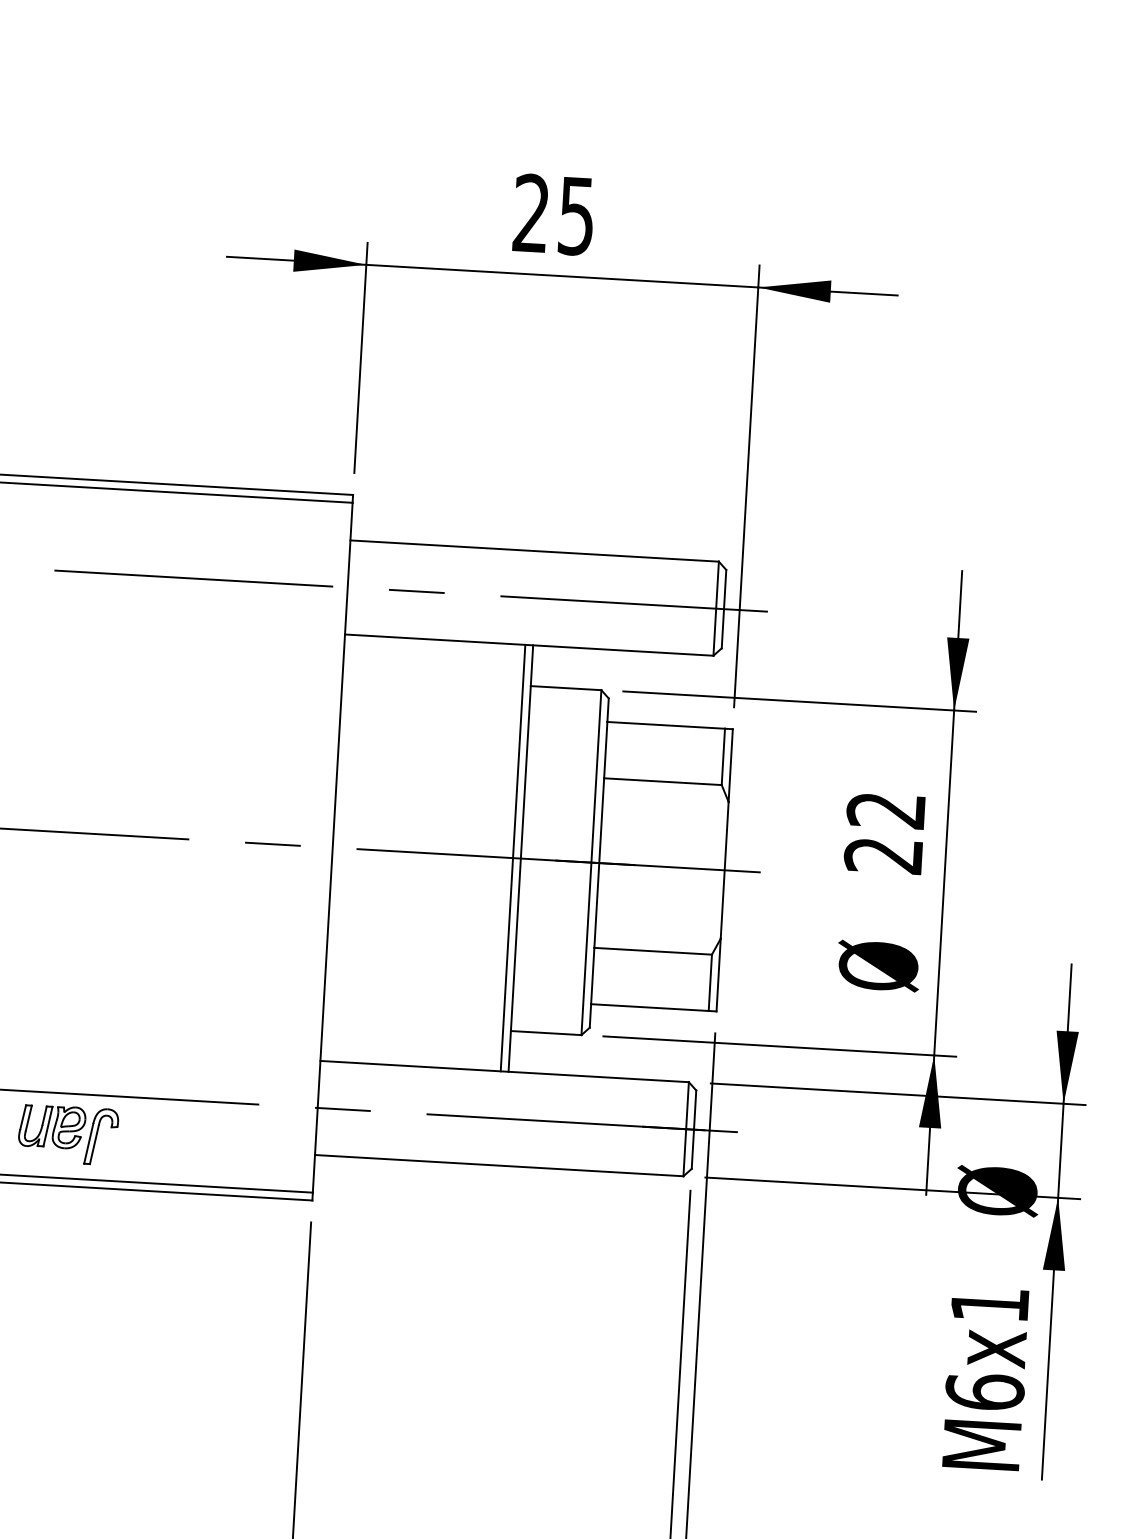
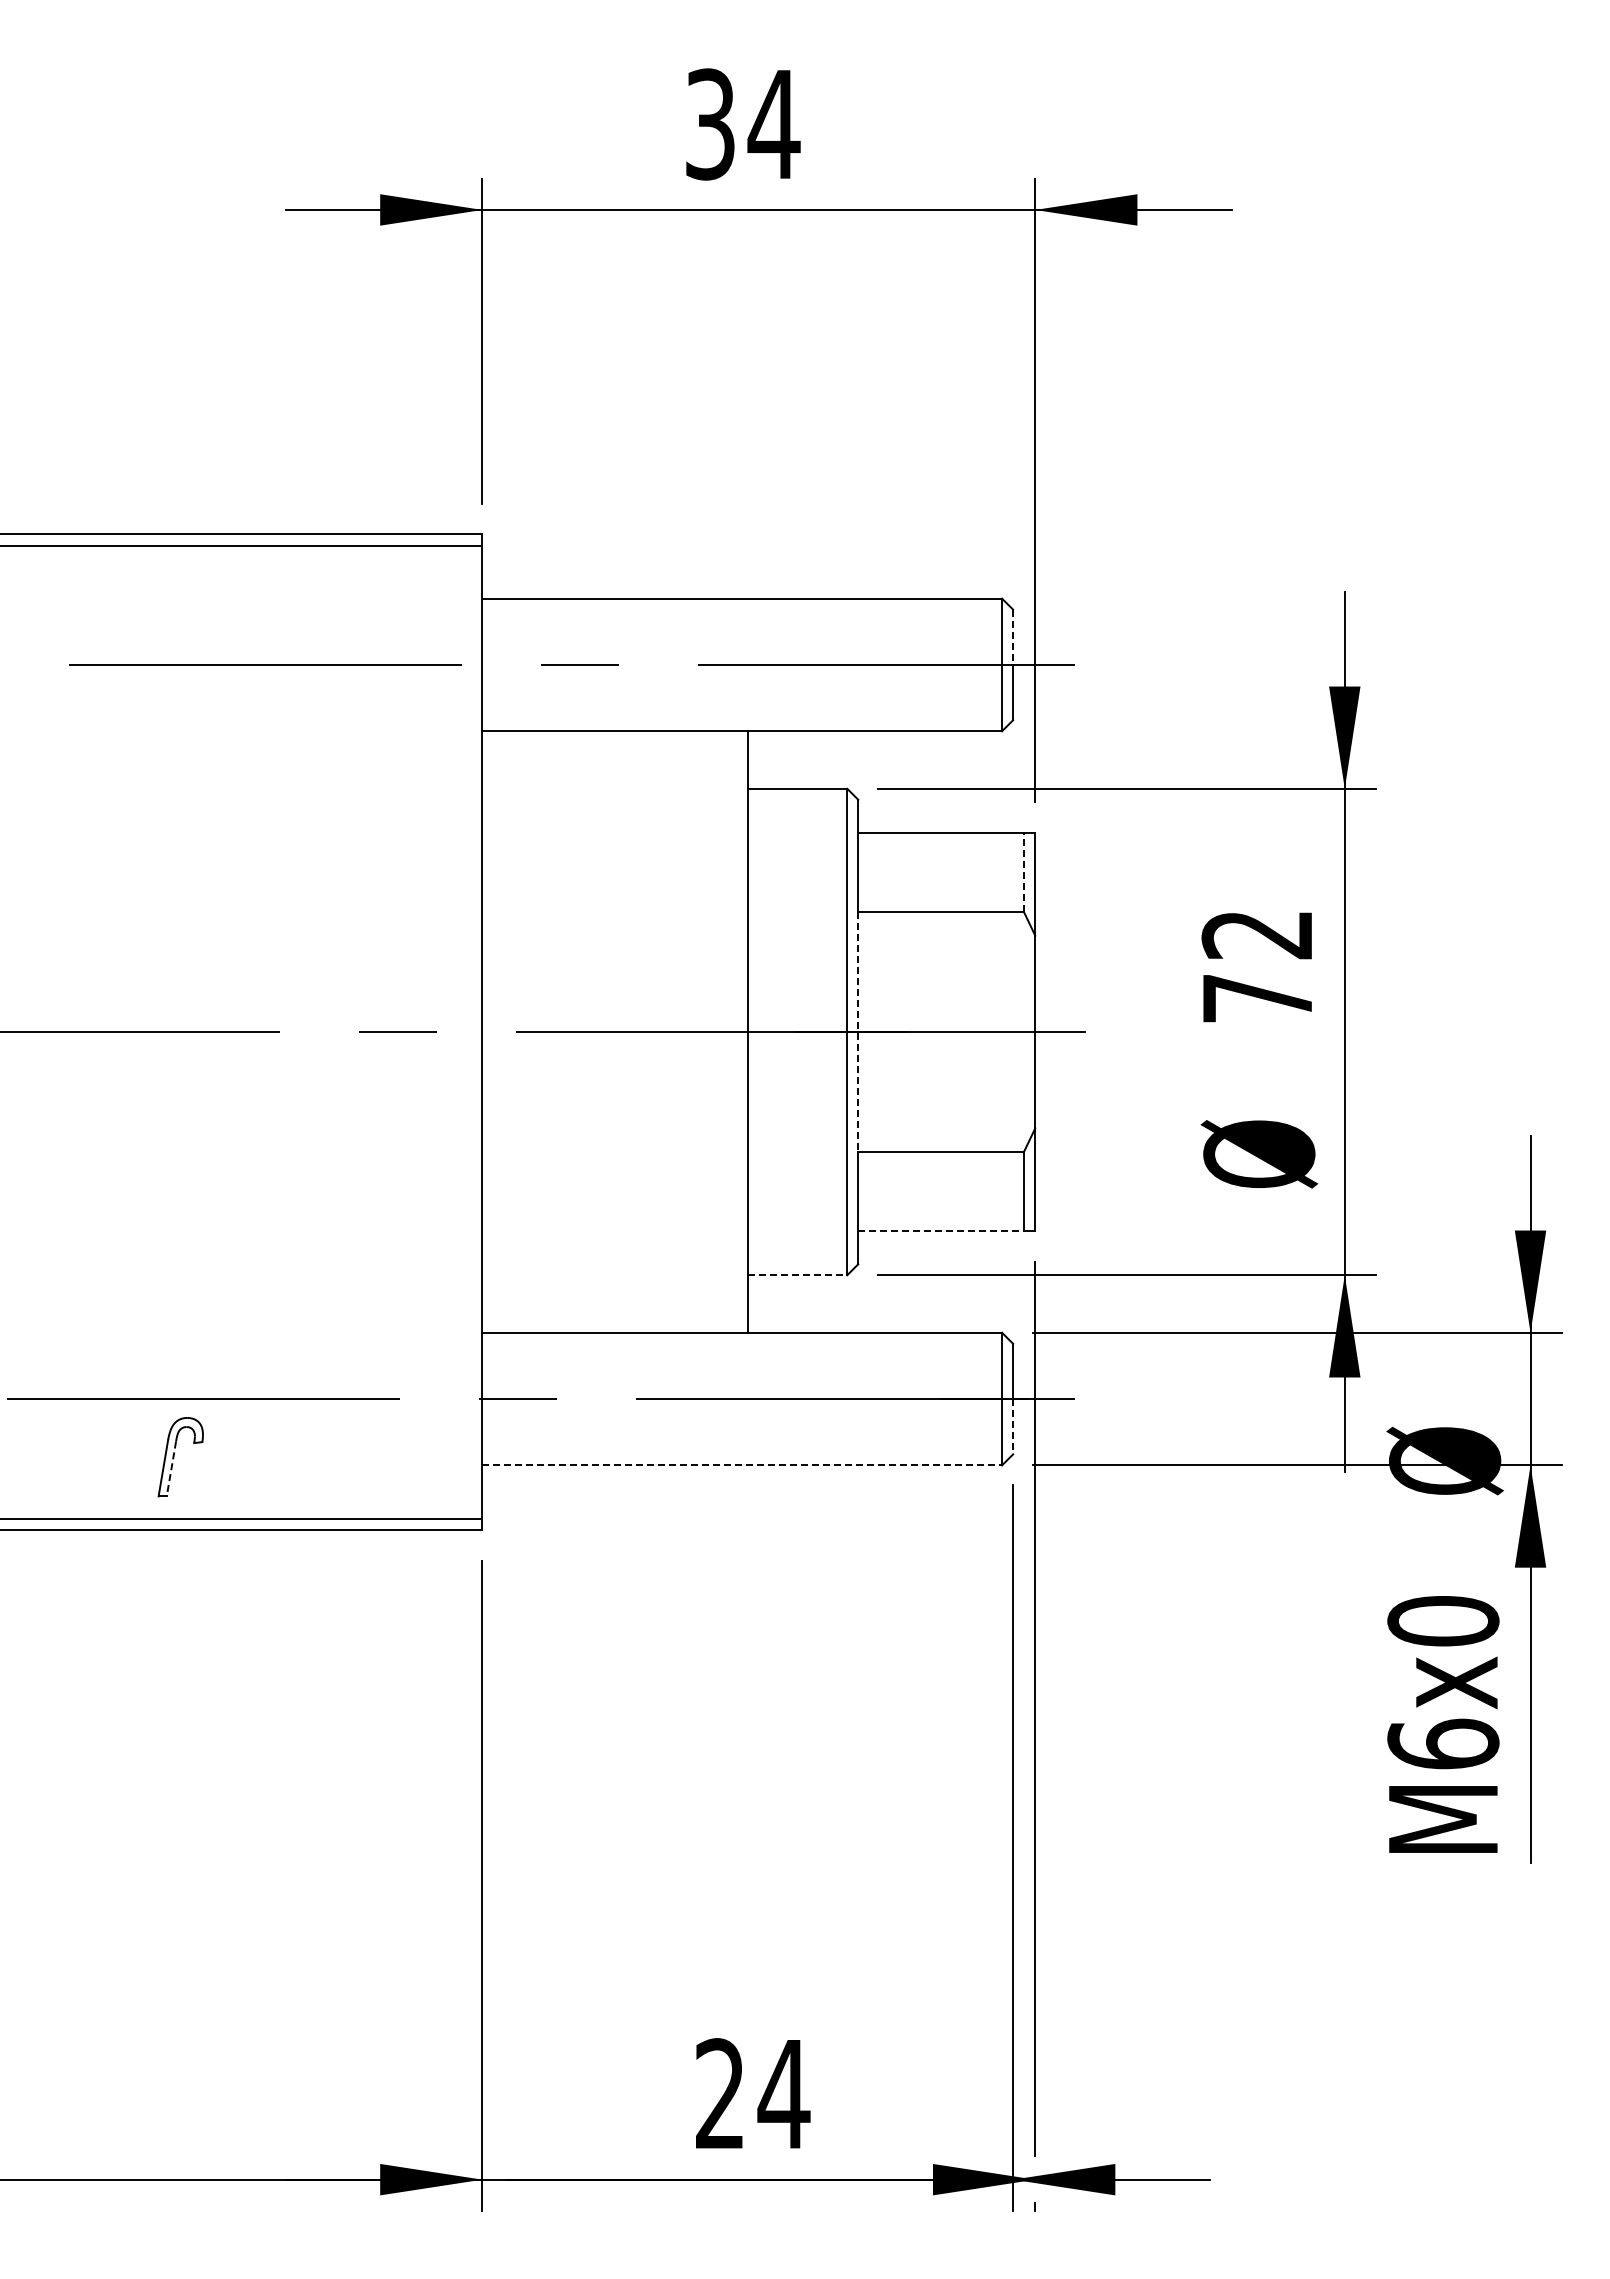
text: (554, 214) -> (743, 124), 25 -> 34
line: (725, 589) -> (1013, 637), solid -> dashed
line: (723, 756) -> (1024, 872), solid -> dashed
text: (882, 855) -> (1256, 998), 22 -> 72
line: (512, 857) -> (736, 1031), removed
line: (599, 863) -> (858, 1032), solid -> dashed
line: (650, 1007) -> (941, 1231), solid -> dashed
line: (546, 1033) -> (797, 1275), solid -> dashed
part: (52, 1127) -> (110, 1447), removed
line: (94, 1144) -> (171, 1468), solid -> dashed
line: (693, 1149) -> (1013, 1426), solid -> dashed
line: (499, 1165) -> (742, 1465), solid -> dashed
text: (990, 1304) -> (1443, 1621), M6x1 -> M6x0

